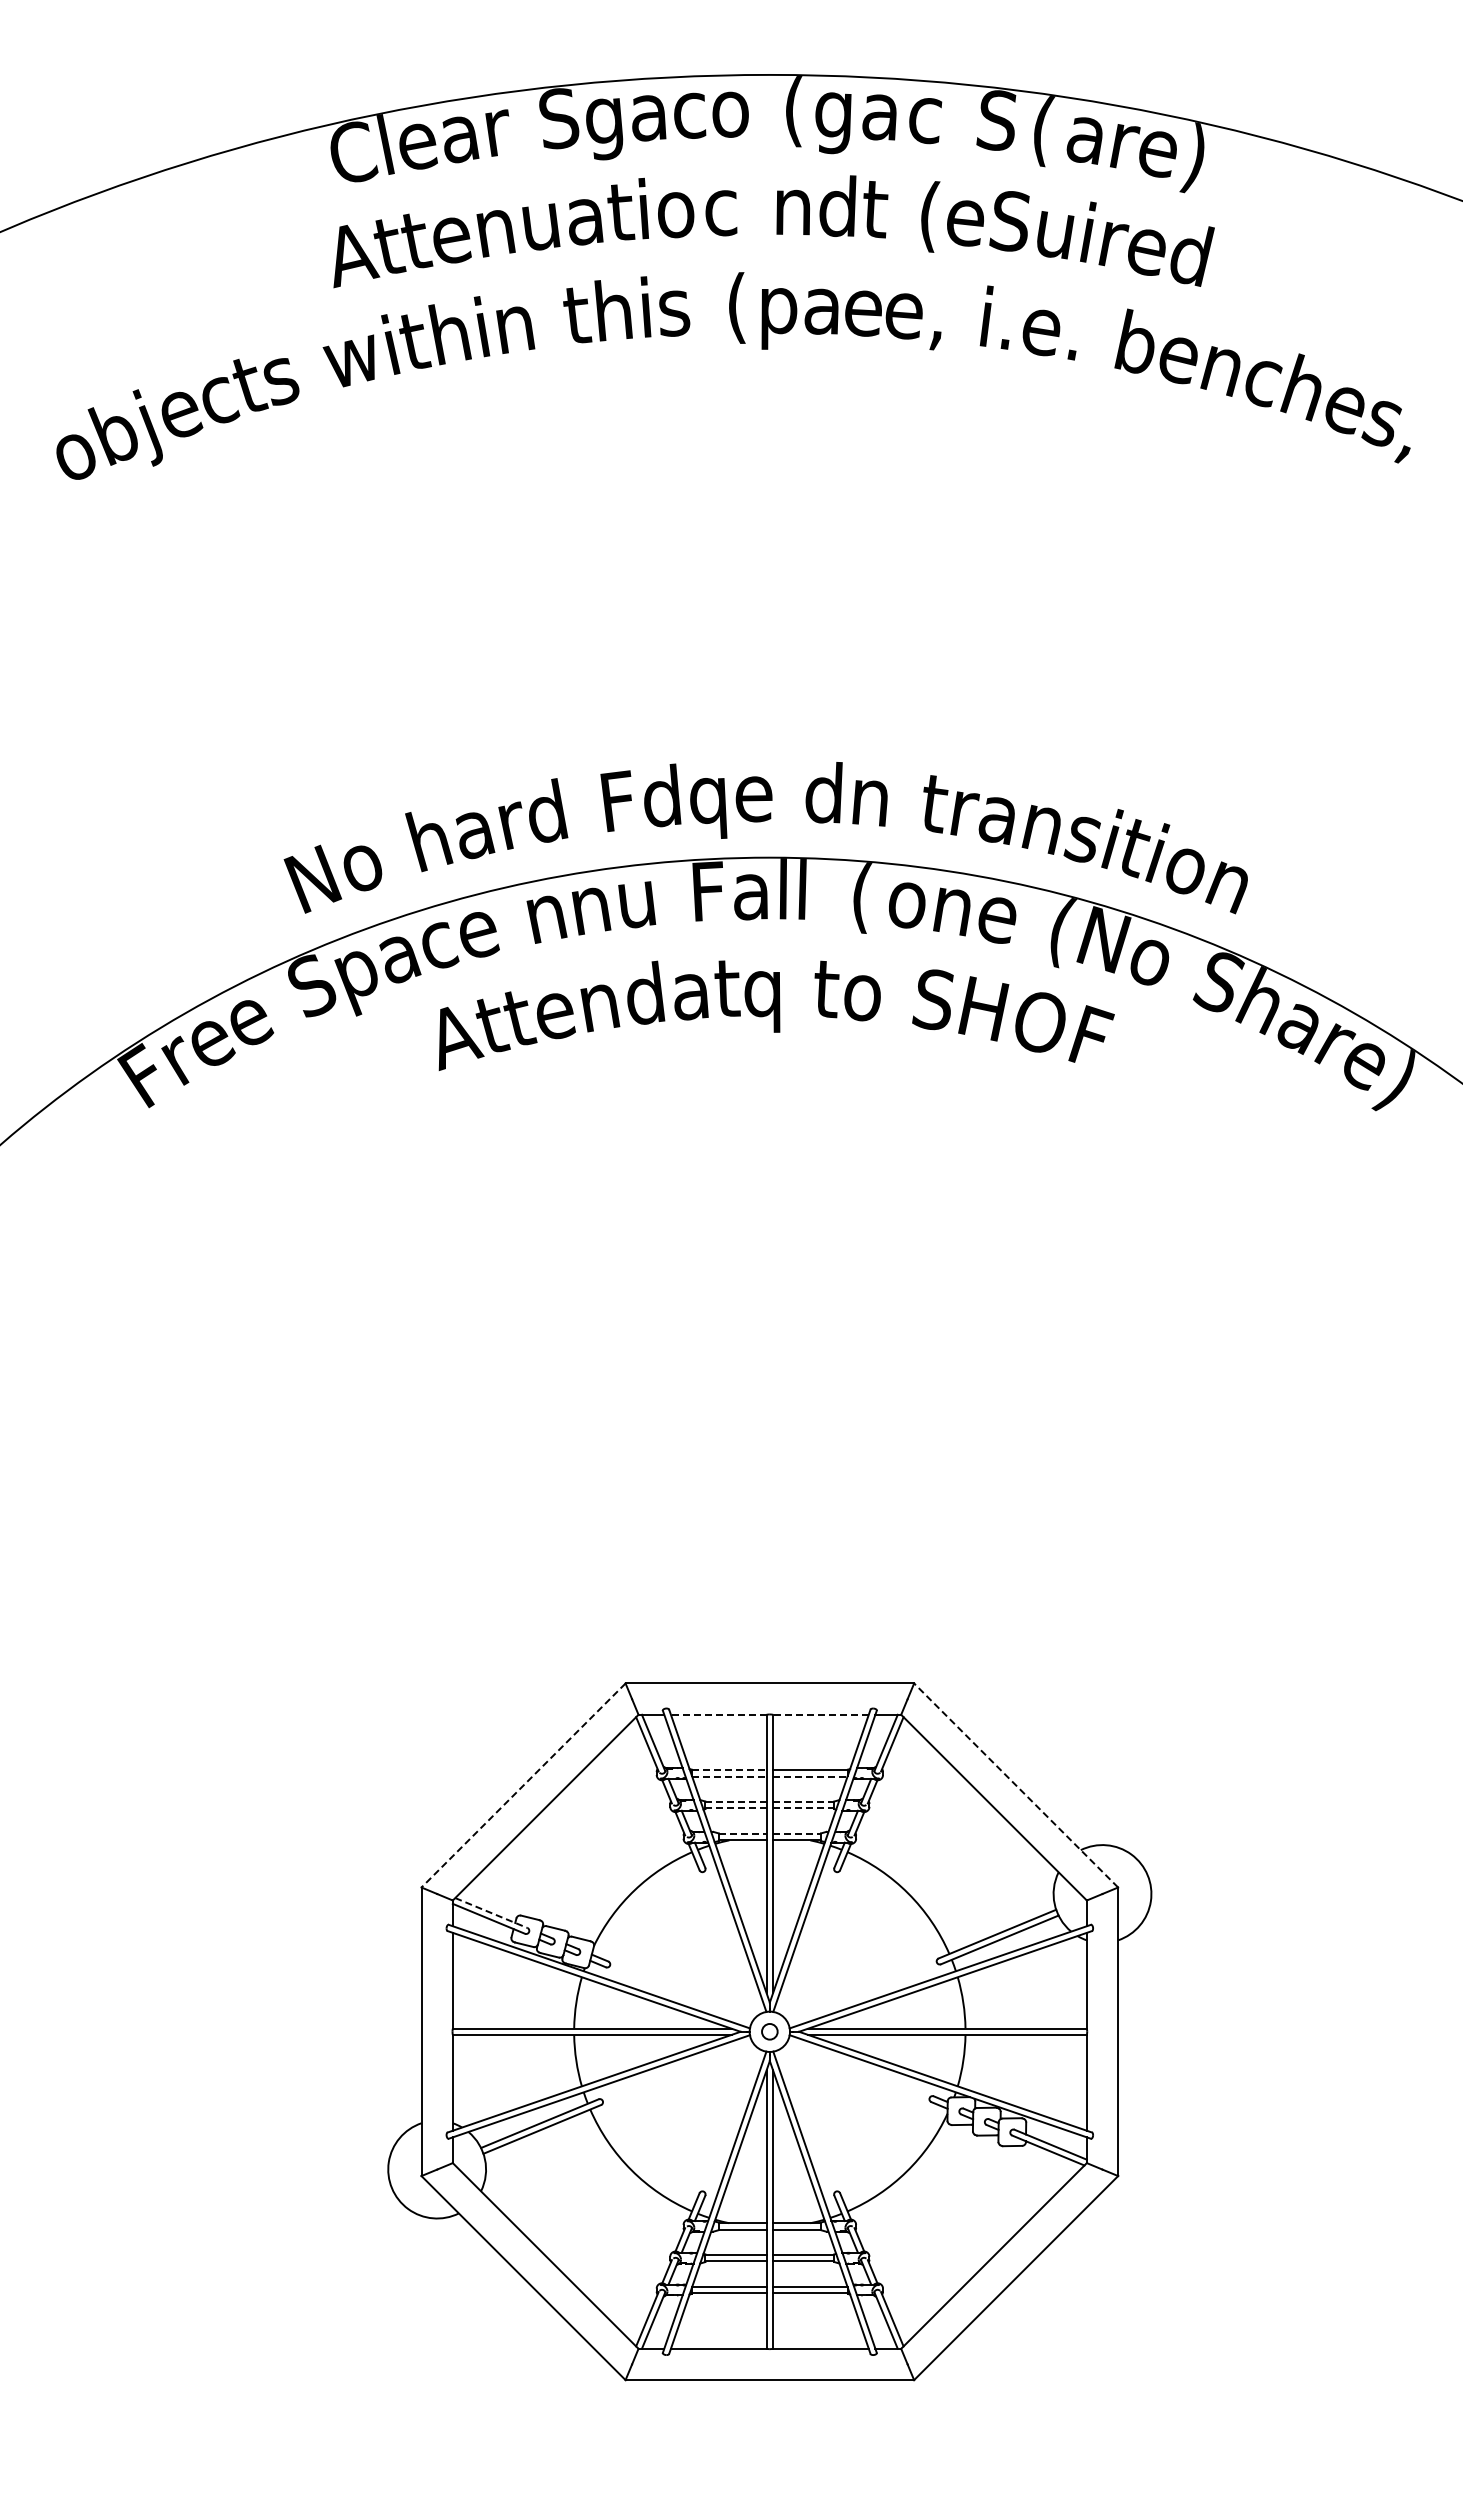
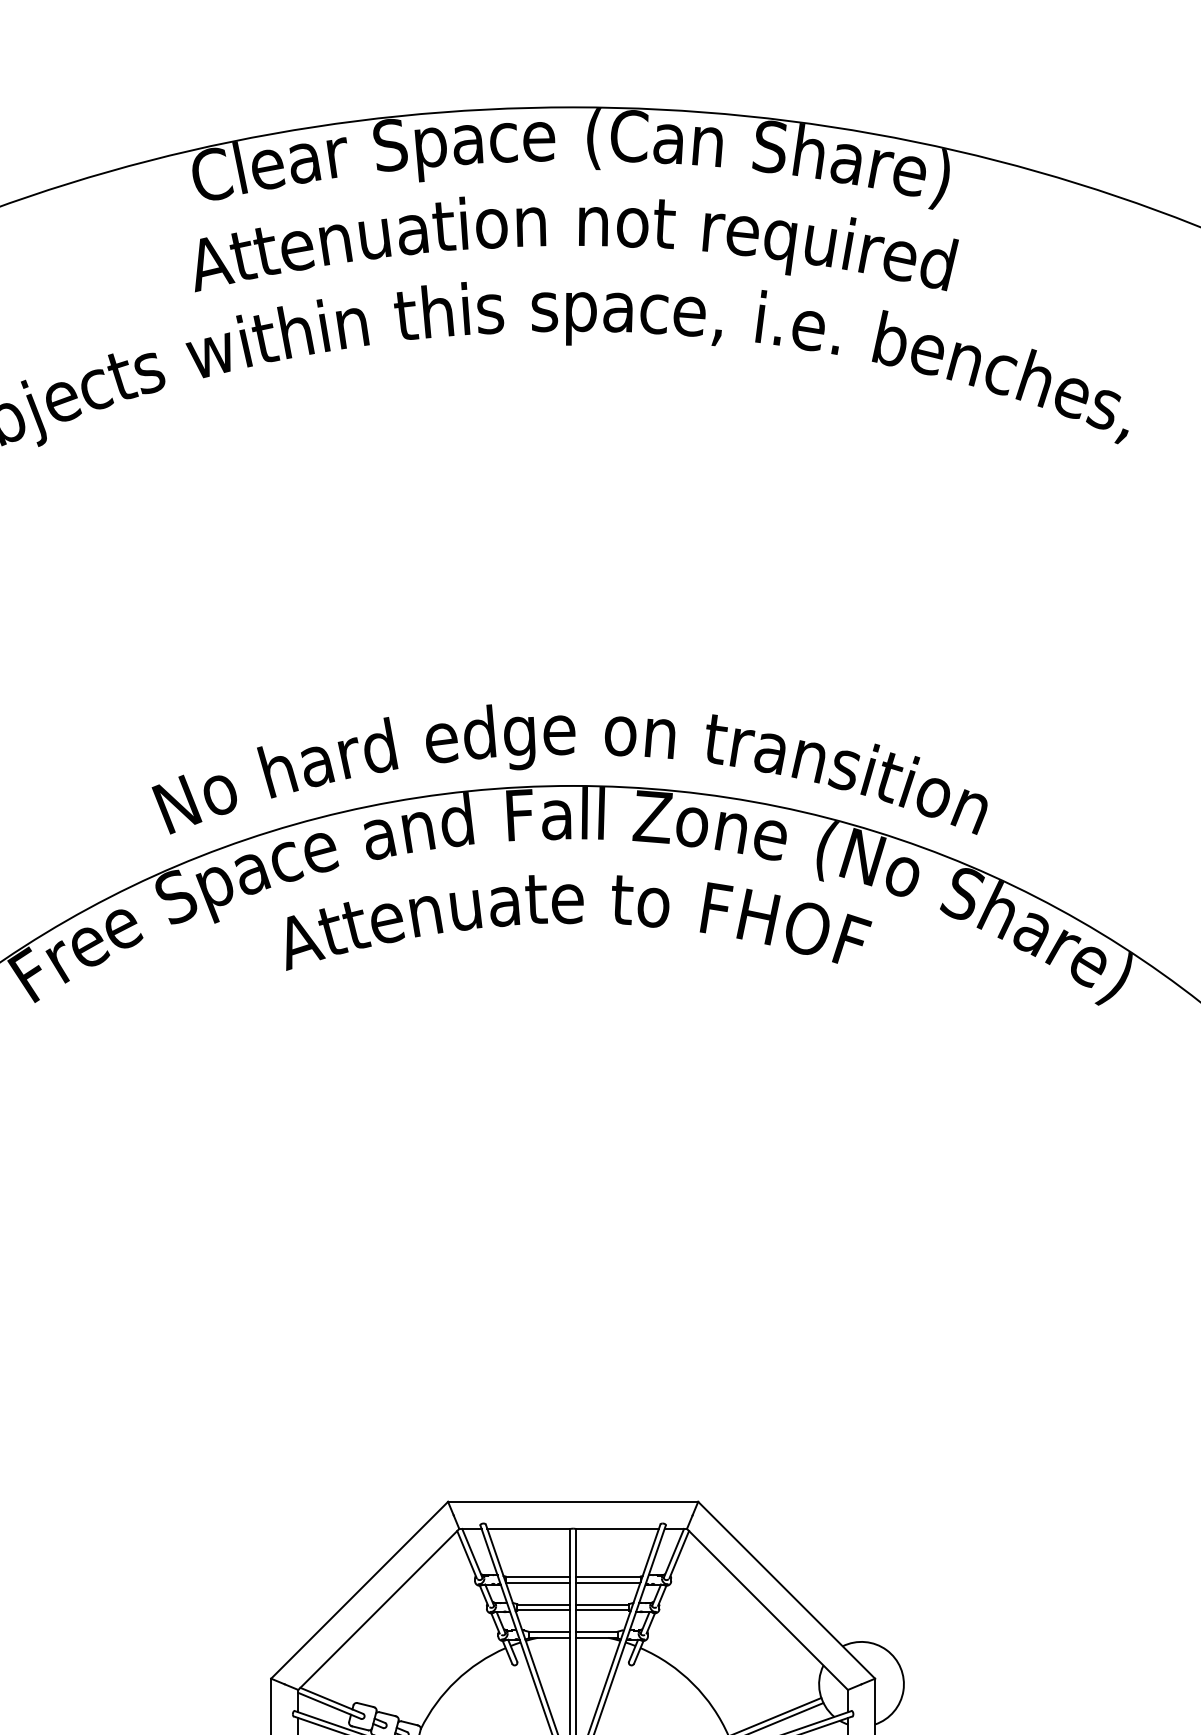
text: (730, 114) -> (539, 141), o -> e
text: (834, 116) -> (629, 143), g -> C
text: (924, 120) -> (707, 146), c -> n
text: (605, 129) -> (430, 154), g -> p
text: (1040, 130) -> (807, 155), ( -> h
text: (837, 206) -> (631, 221), d -> o
text: (721, 213) -> (531, 227), c -> n
text: (931, 216) -> (713, 230), ( -> r
text: (1009, 230) -> (780, 242), S -> q
text: (737, 307) -> (545, 308), ( -> s
text: (863, 313) -> (654, 314), e -> c
text: (823, 792) -> (619, 729), d -> o
text: (618, 801) -> (441, 737), F -> e
text: (708, 809) -> (519, 744), q -> g
text: (634, 896) -> (455, 819), u -> d
text: (861, 897) -> (652, 820), ( -> Z
text: (546, 919) -> (379, 839), n -> a
text: (643, 992) -> (463, 902), d -> u
text: (933, 999) -> (715, 908), S -> F
text: (762, 1001) -> (566, 910), q -> e
line: (718, 1714) -> (528, 1528), dashed -> solid
line: (820, 1714) -> (617, 1528), dashed -> solid
line: (729, 1770) -> (538, 1577), dashed -> solid
line: (729, 1776) -> (538, 1582), dashed -> solid
line: (810, 1776) -> (608, 1582), dashed -> solid
line: (523, 1785) -> (359, 1590), dashed -> solid
line: (1015, 1785) -> (786, 1590), dashed -> solid
line: (736, 1802) -> (544, 1605), dashed -> solid
line: (803, 1802) -> (602, 1605), dashed -> solid
line: (736, 1808) -> (544, 1610), dashed -> solid
line: (803, 1808) -> (602, 1610), dashed -> solid
line: (743, 1834) -> (550, 1632), dashed -> solid
line: (797, 1834) -> (597, 1632), dashed -> solid
line: (491, 1913) -> (331, 1701), dashed -> solid

